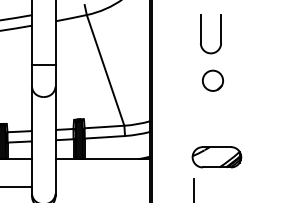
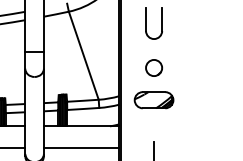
part: (201, 34) -> (146, 24), moved
circle: (212, 80) -> (153, 67), moved
part: (216, 157) -> (153, 100), moved
line: (102, 186) -> (81, 148), added

